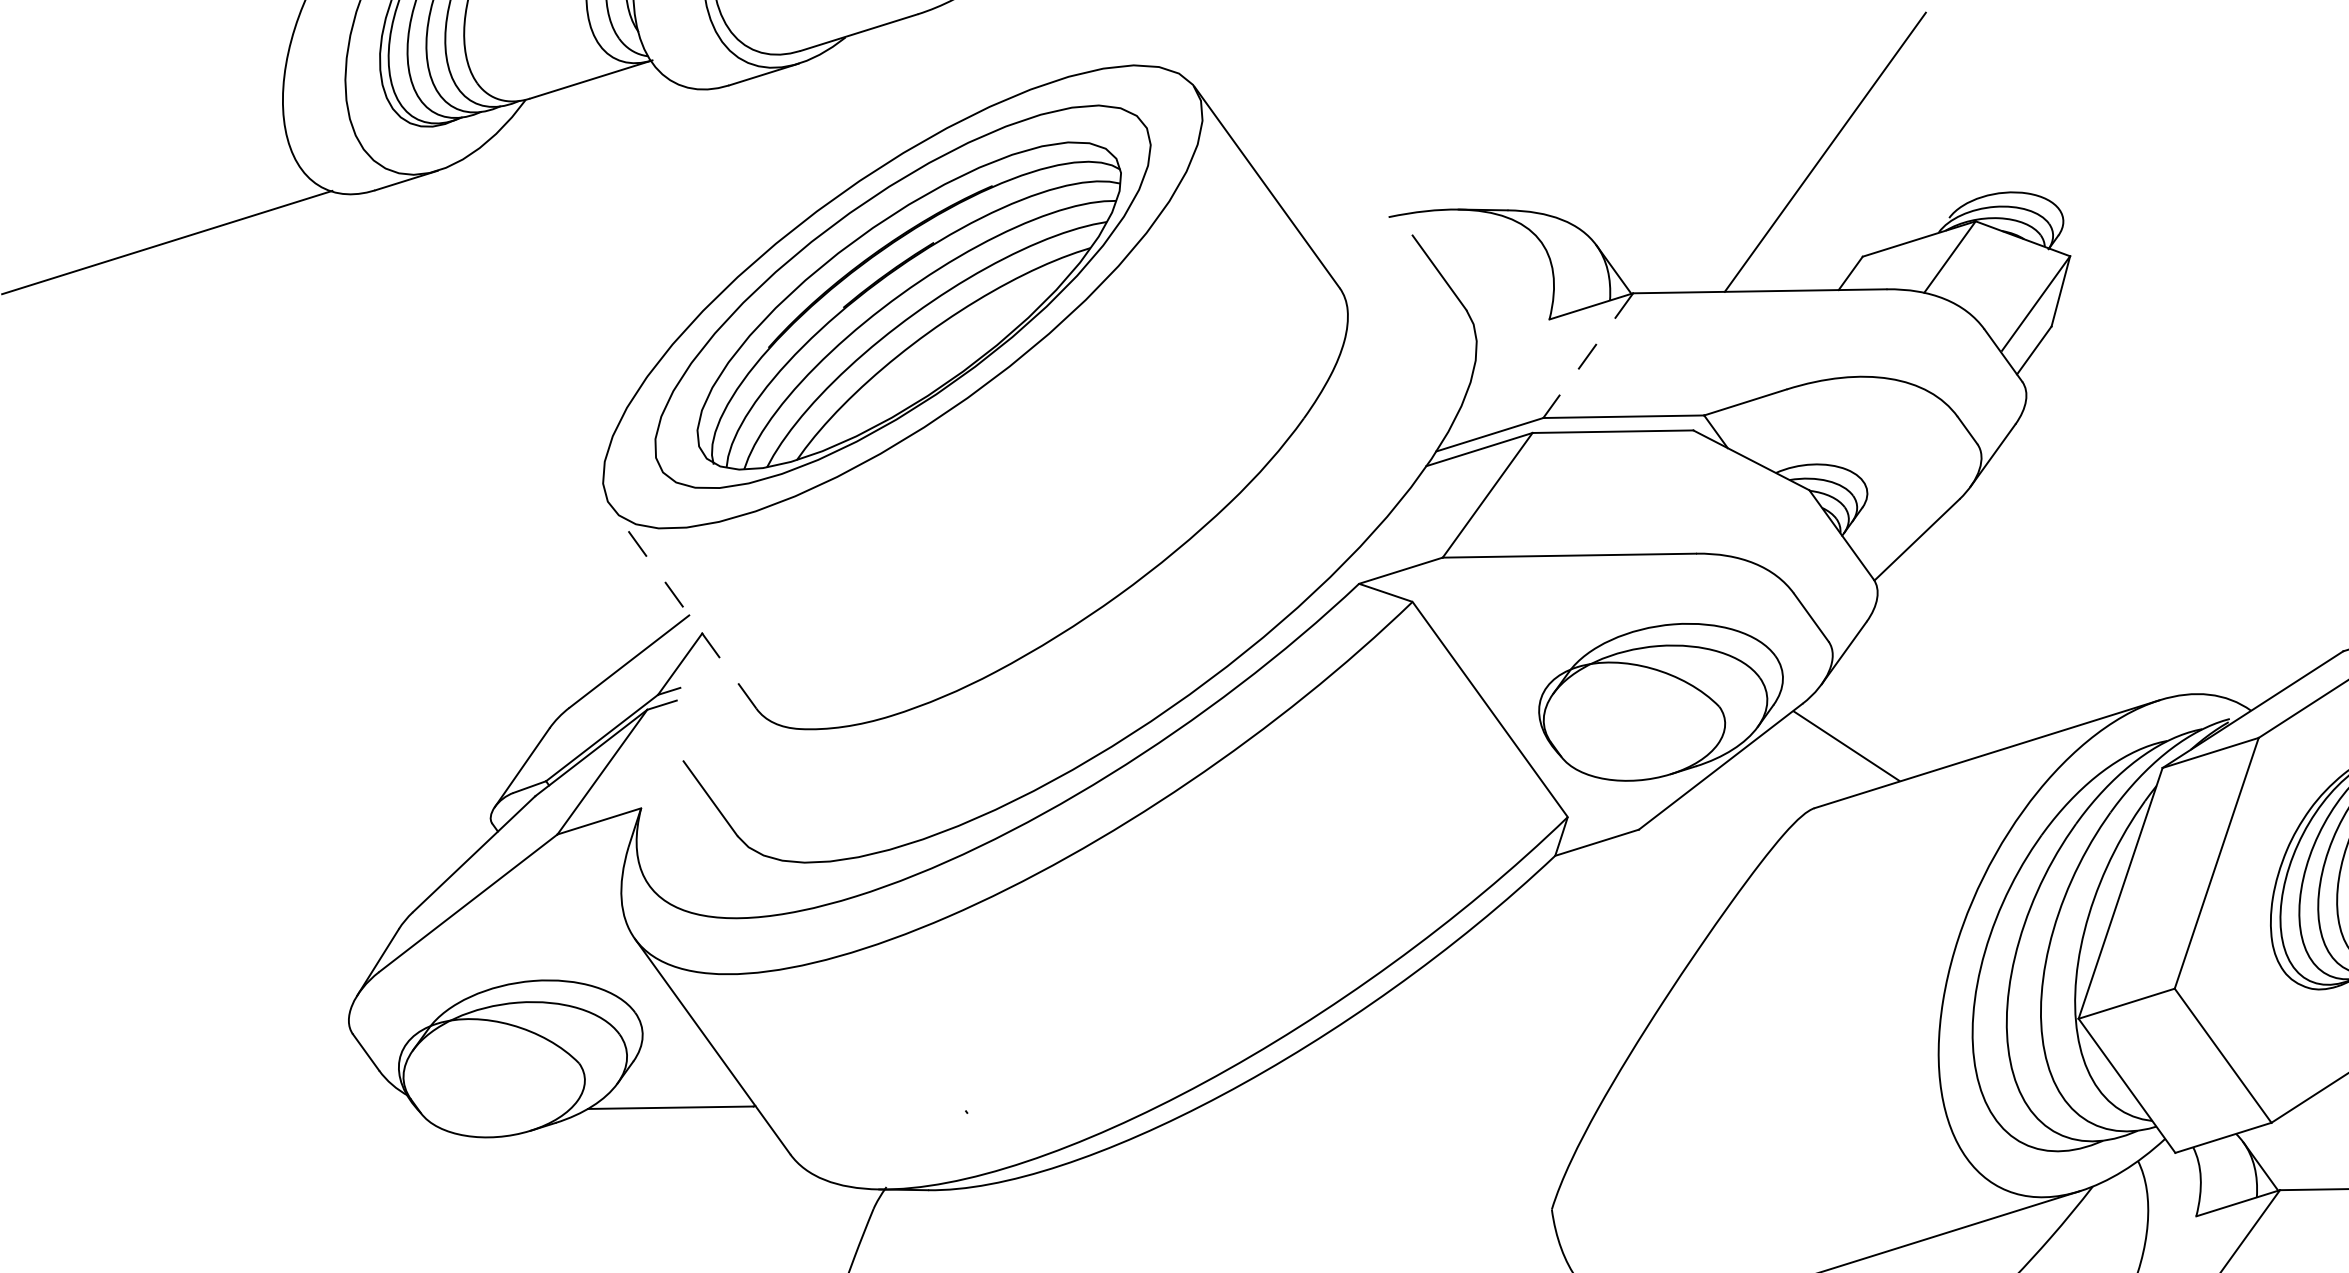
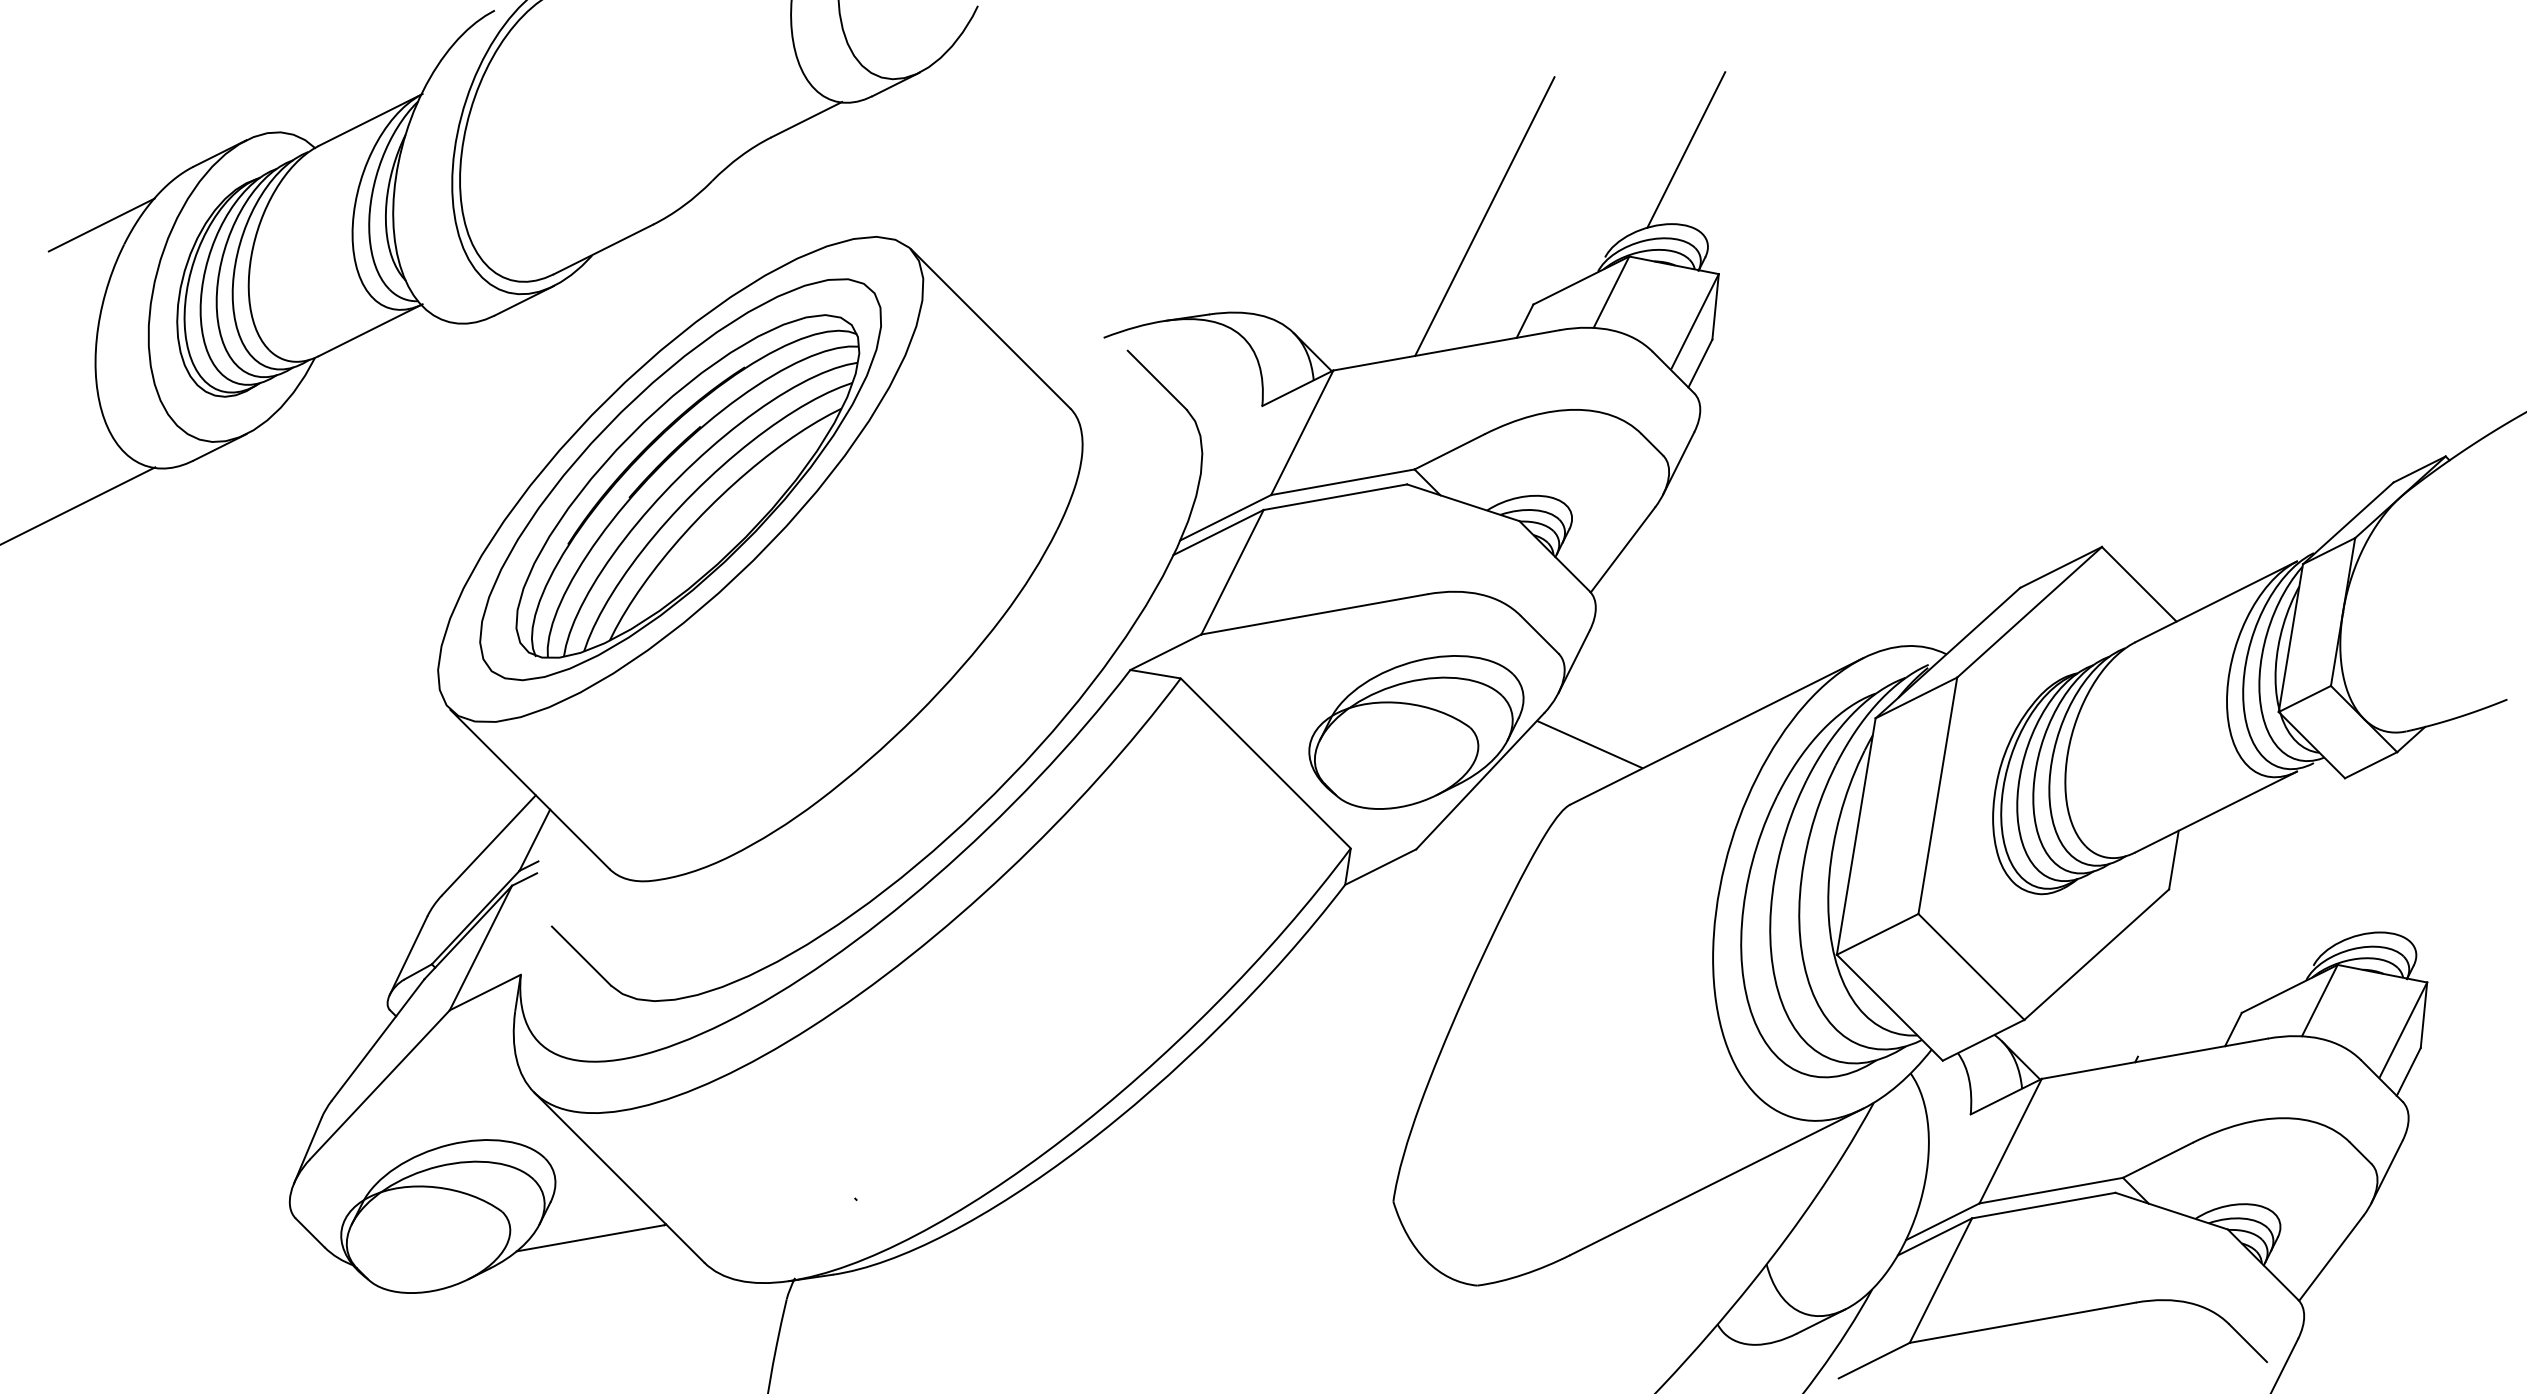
line: (2056, 114) -> (1686, 149), added
line: (1588, 355) -> (1302, 432), dashed -> solid
line: (684, 608) -> (530, 789), dashed -> solid

